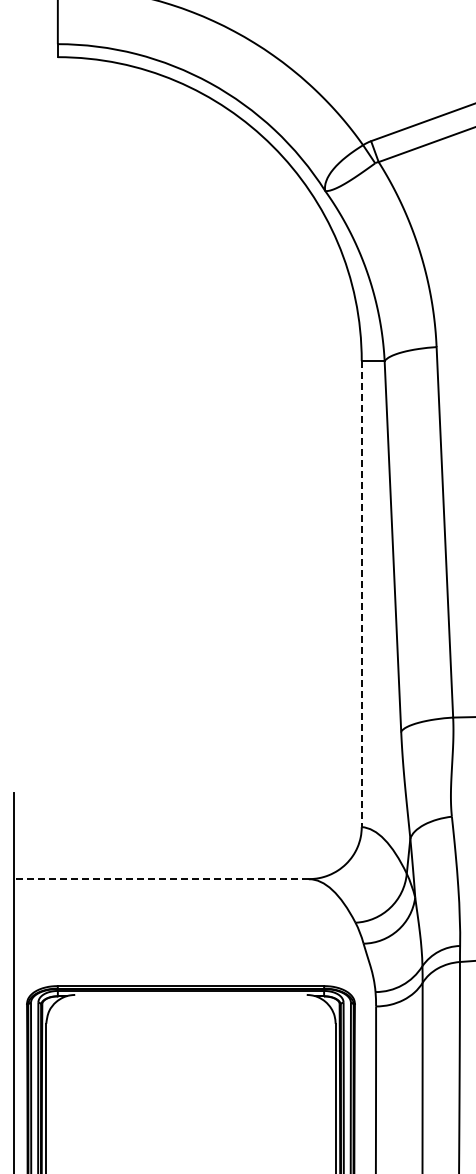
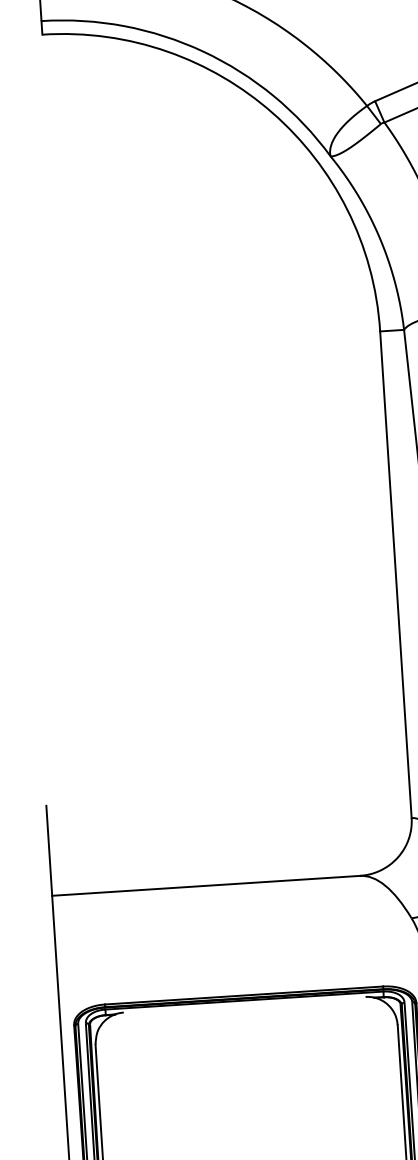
line: (361, 594) -> (395, 575), dashed -> solid
line: (160, 879) -> (205, 886), dashed -> solid

